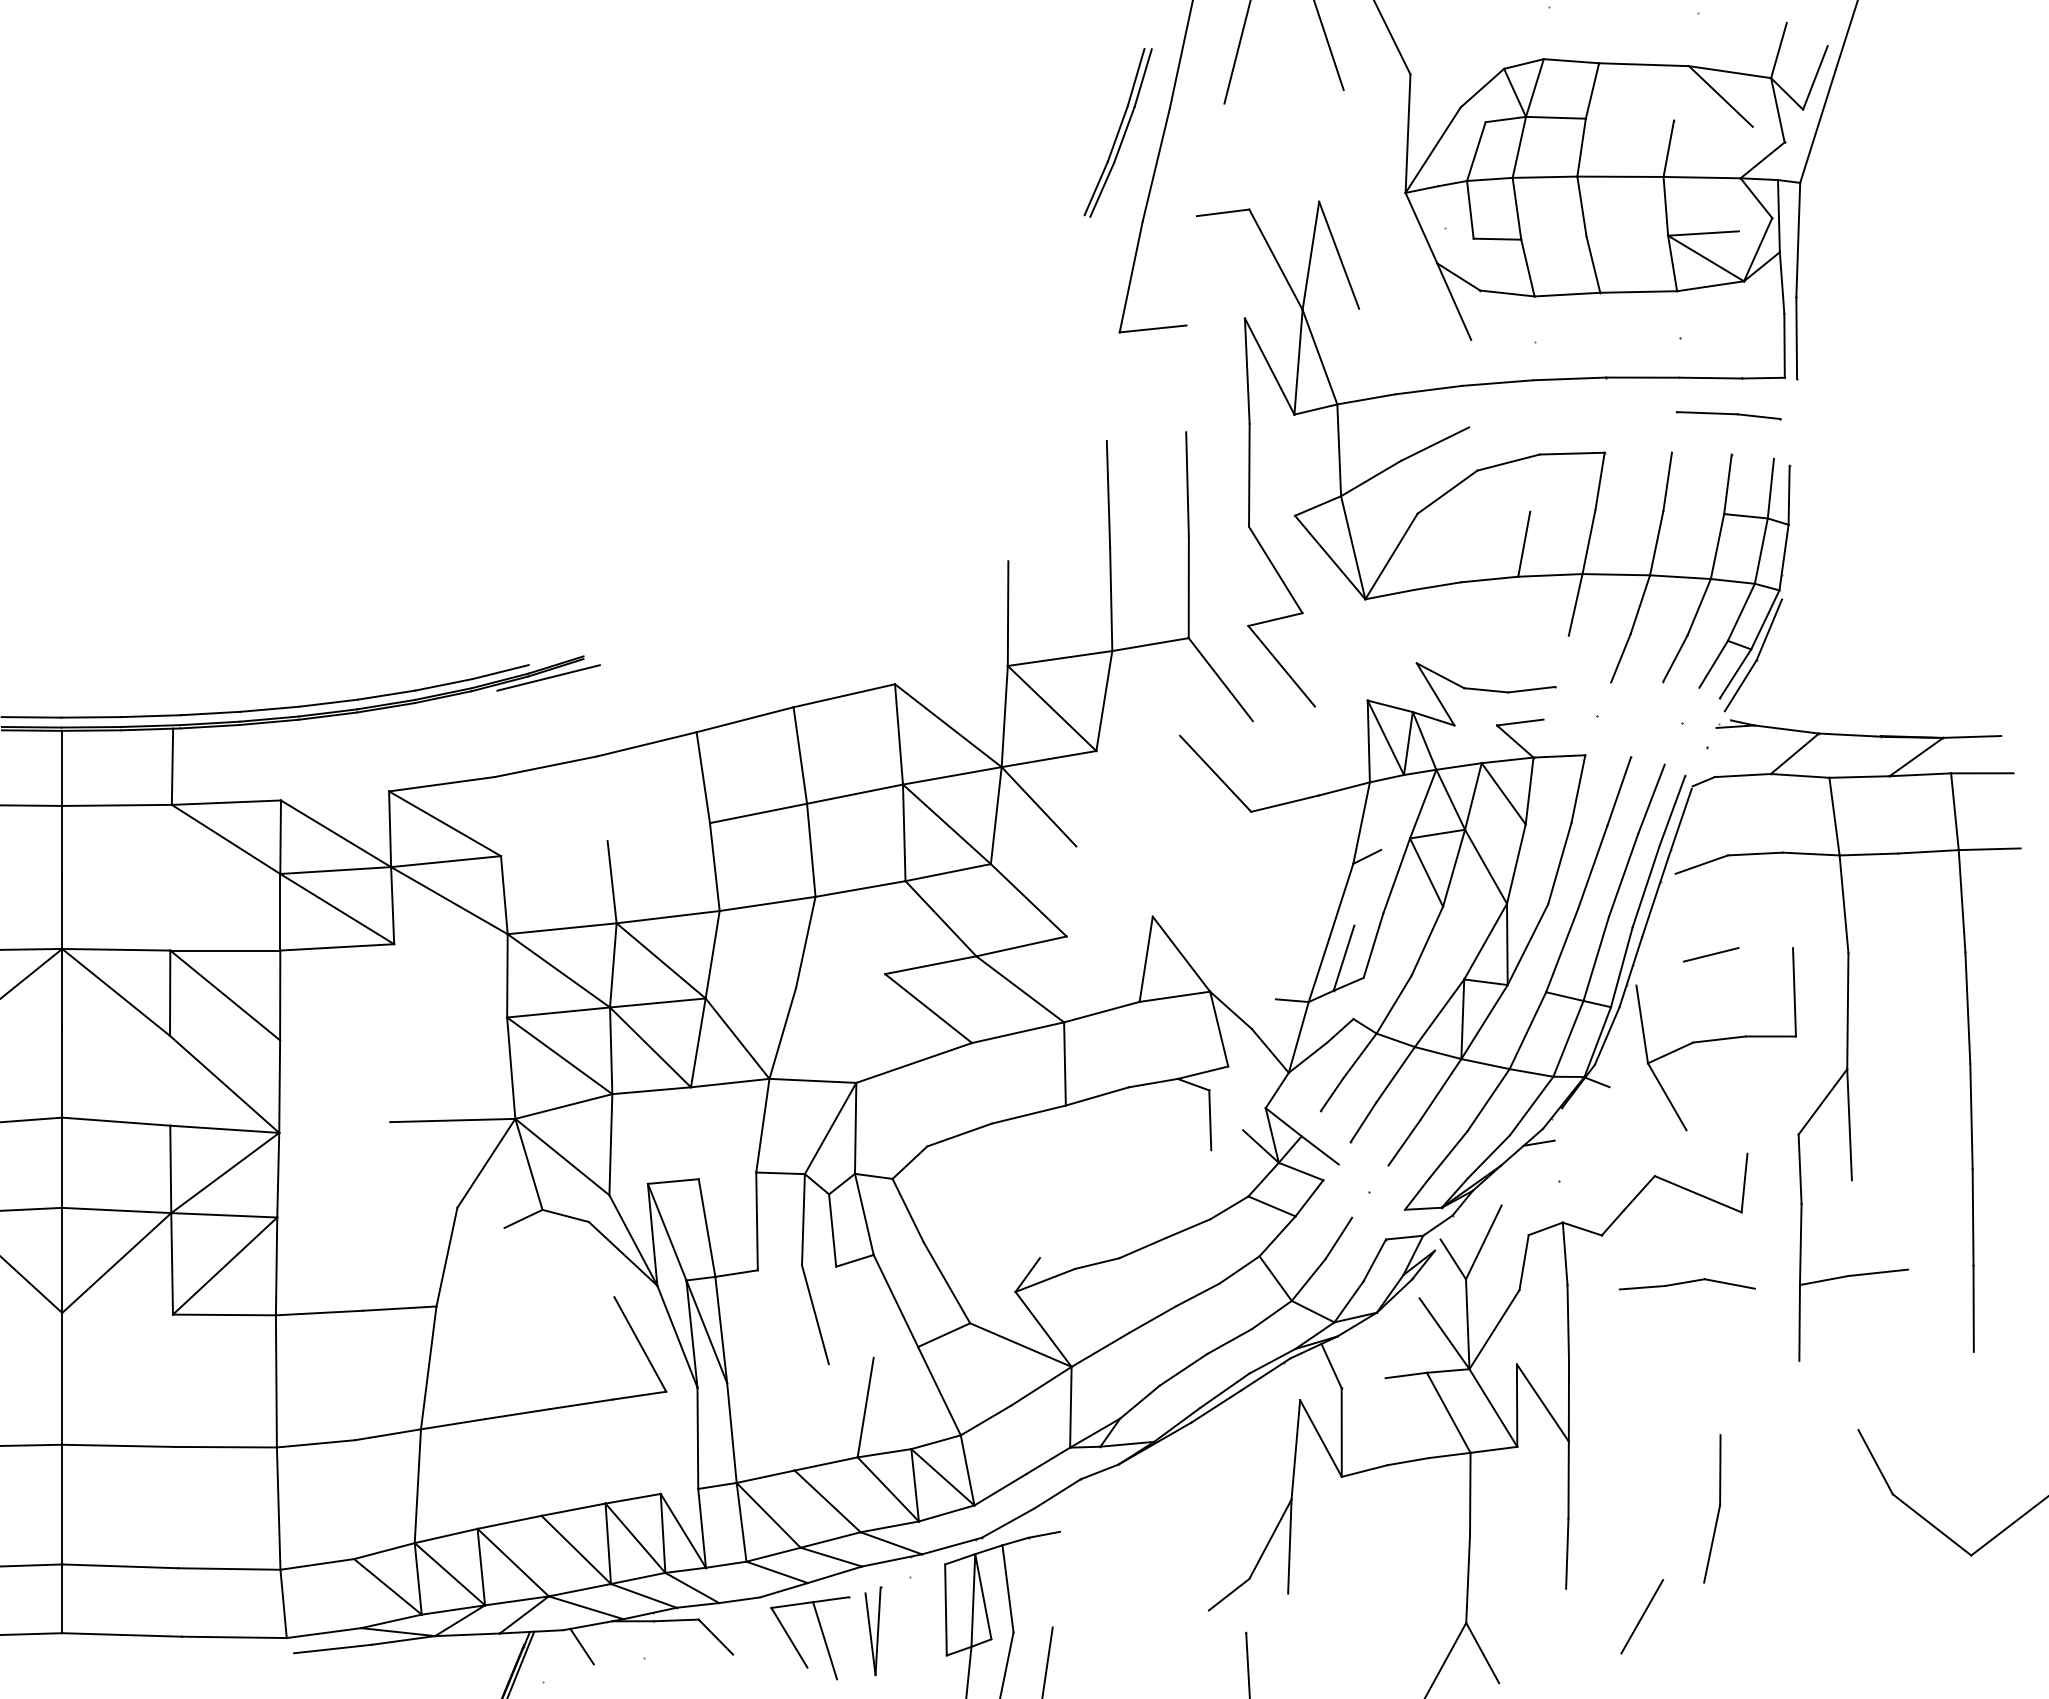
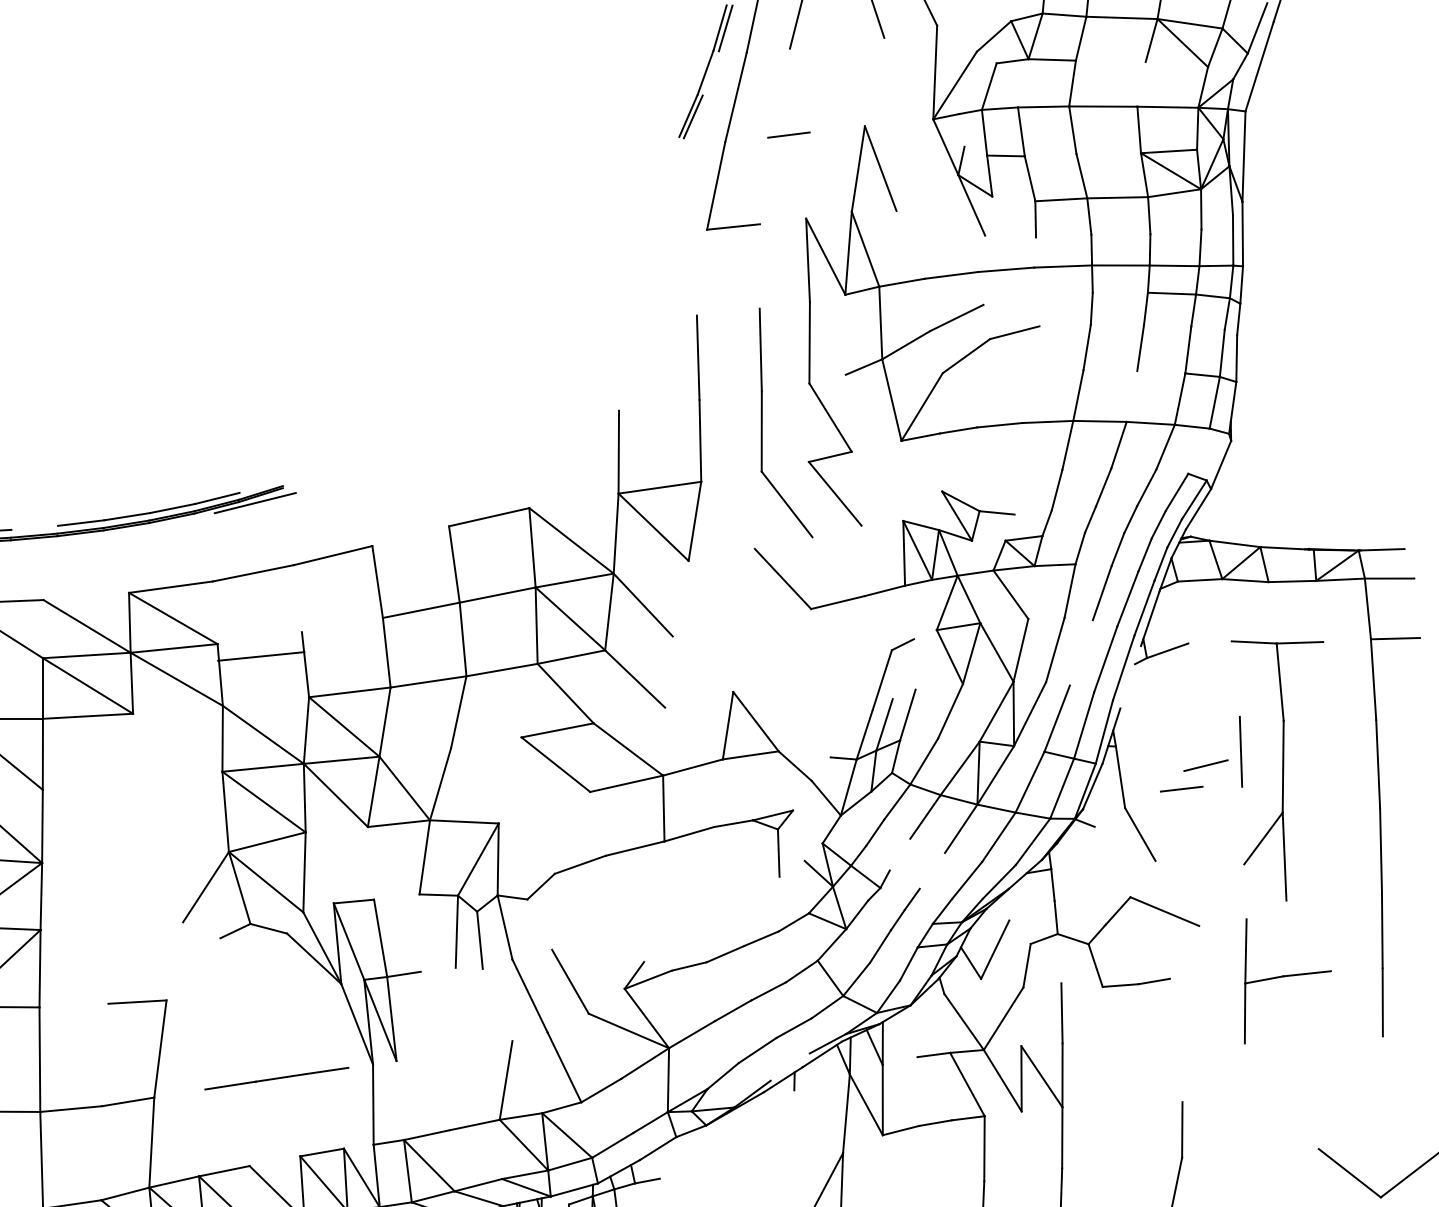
line: (1777, 110) -> (1227, 54), removed
line: (1124, 134) -> (710, 73), removed
line: (1519, 146) -> (1023, 82), removed
line: (1668, 148) -> (1141, 84), removed
line: (1275, 259) -> (830, 172), removed
line: (1507, 293) -> (1013, 198), removed
line: (1571, 453) -> (1064, 325), removed
line: (1656, 542) -> (1131, 395), removed
line: (1524, 543) -> (1027, 396), removed
line: (1330, 557) -> (873, 407), removed
line: (1740, 611) -> (1198, 450), removed
line: (1765, 619) -> (1218, 456), removed
line: (1150, 644) -> (731, 476), removed
line: (1531, 689) -> (1032, 512), removed
line: (269, 708) -> (34, 527), removed
line: (744, 719) -> (410, 535), removed
line: (1048, 759) -> (650, 567), removed
line: (1529, 790) -> (1031, 592), removed
line: (1473, 796) -> (987, 596), removed
line: (1834, 816) -> (1272, 612), removed
line: (1361, 822) -> (898, 617), removed
line: (280, 836) -> (43, 628), removed
line: (1928, 851) -> (1347, 640), removed
line: (1754, 853) -> (1209, 642), removed
line: (1592, 866) -> (1081, 652), removed
line: (1396, 875) -> (926, 659), removed
line: (1655, 897) -> (1131, 676), removed
line: (561, 928) -> (260, 656), moved
line: (1021, 946) -> (629, 715), removed
line: (1711, 954) -> (1206, 765), moved
line: (1219, 1028) -> (786, 780), removed
line: (1770, 1036) -> (1222, 786), removed
line: (1670, 1052) -> (1142, 799), removed
line: (914, 1062) -> (544, 807), removed
line: (651, 1090) -> (336, 829), removed
line: (452, 1120) -> (179, 853), removed
line: (1363, 1122) -> (899, 854), removed
line: (1404, 1142) -> (932, 870), removed
line: (1799, 1168) -> (1244, 891), removed
line: (1300, 1171) -> (850, 893), removed
line: (1744, 1182) -> (1201, 902), removed
line: (907, 1210) -> (539, 924), removed
line: (756, 1221) -> (419, 933), removed
line: (1564, 1253) -> (1059, 958), removed
line: (446, 1256) -> (174, 960), removed
line: (854, 1260) -> (497, 964), removed
line: (1729, 1283) -> (1189, 982), removed
line: (319, 1312) -> (73, 1005), removed
line: (815, 1314) -> (466, 1006), removed
line: (1467, 1324) -> (982, 1014), removed
line: (944, 1335) -> (568, 1023), removed
line: (640, 1344) -> (327, 1030), removed
line: (1224, 1390) -> (790, 1066), removed
line: (452, 1424) -> (179, 1093), removed
line: (731, 1432) -> (399, 1100), removed
line: (1493, 1449) -> (1002, 1113), removed
line: (1875, 1461) -> (1305, 1123), removed
line: (967, 1470) -> (586, 1130), removed
line: (827, 1501) -> (475, 1154), removed
line: (573, 1509) -> (274, 1161), removed

